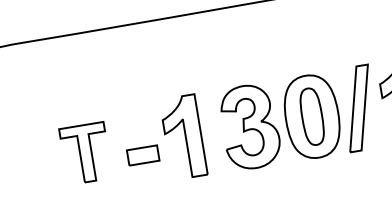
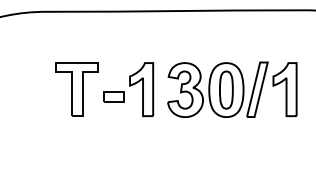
part: (84, 153) -> (76, 89), size x1.43

